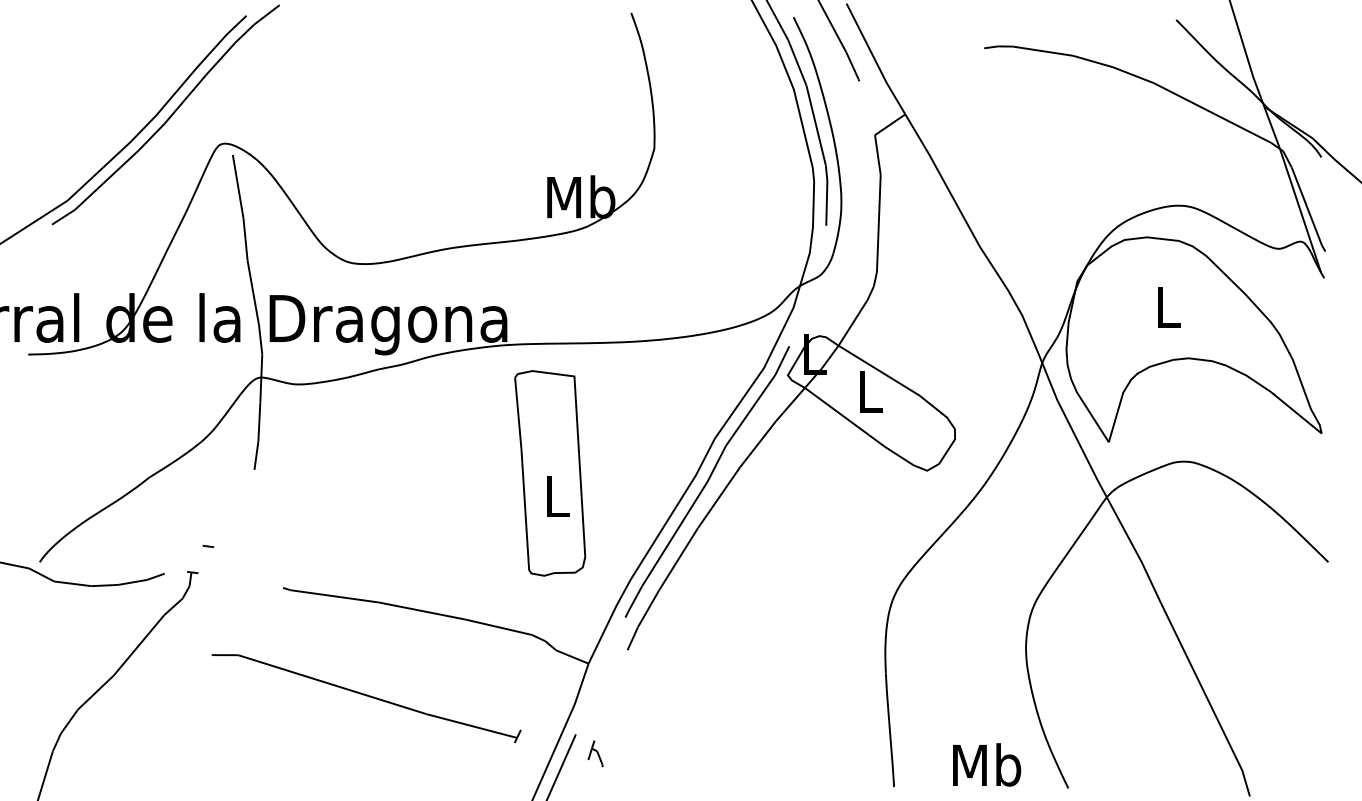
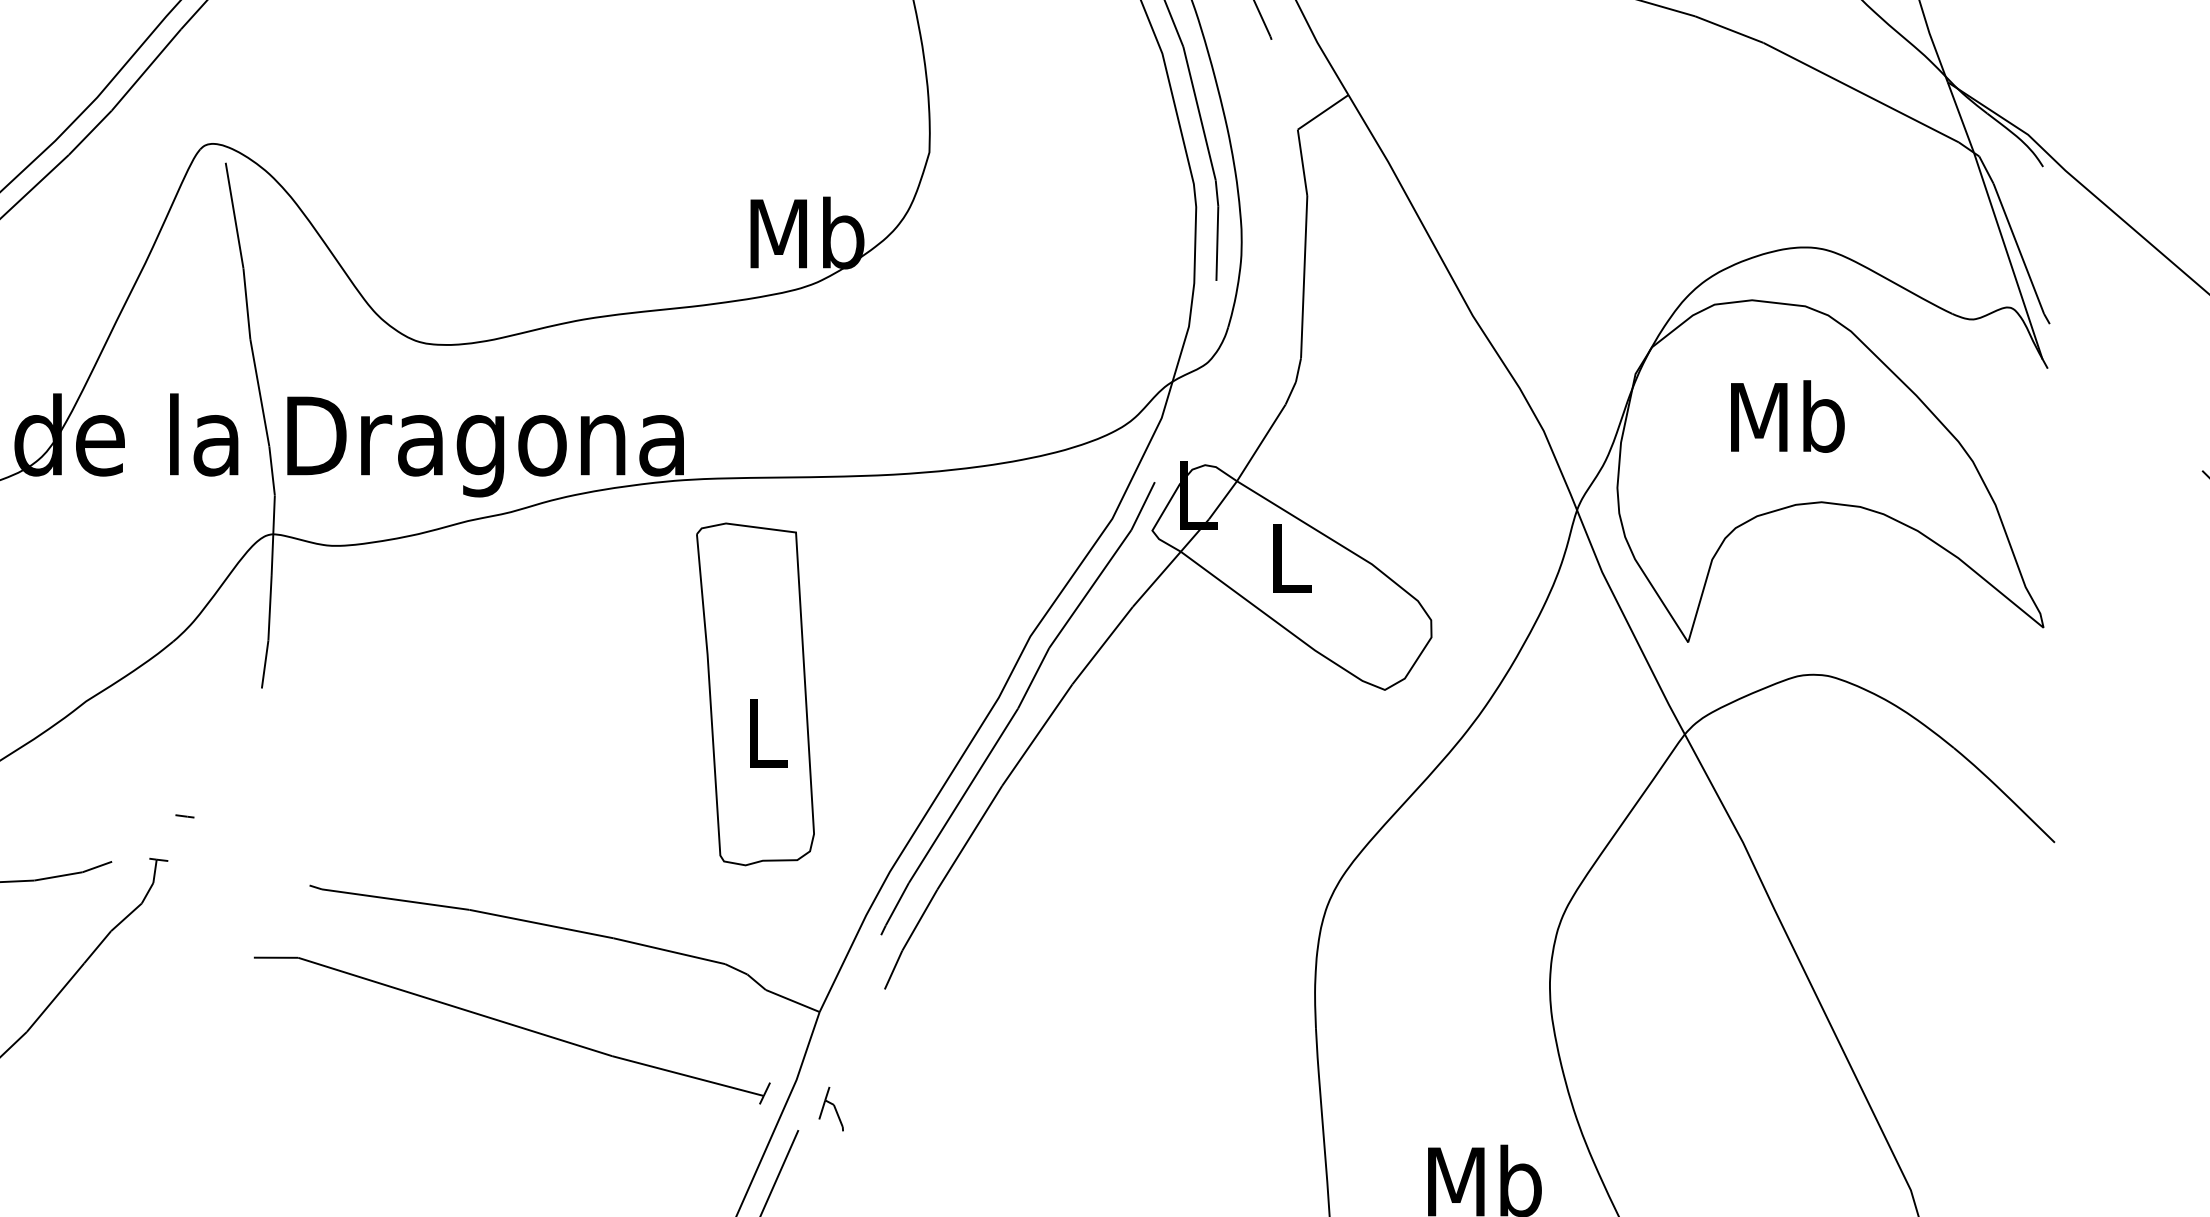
text: (1168, 306) -> (1787, 415), L -> Mb
part: (366, 698) -> (512, 1030), moved
part: (595, 753) -> (831, 1108), moved

